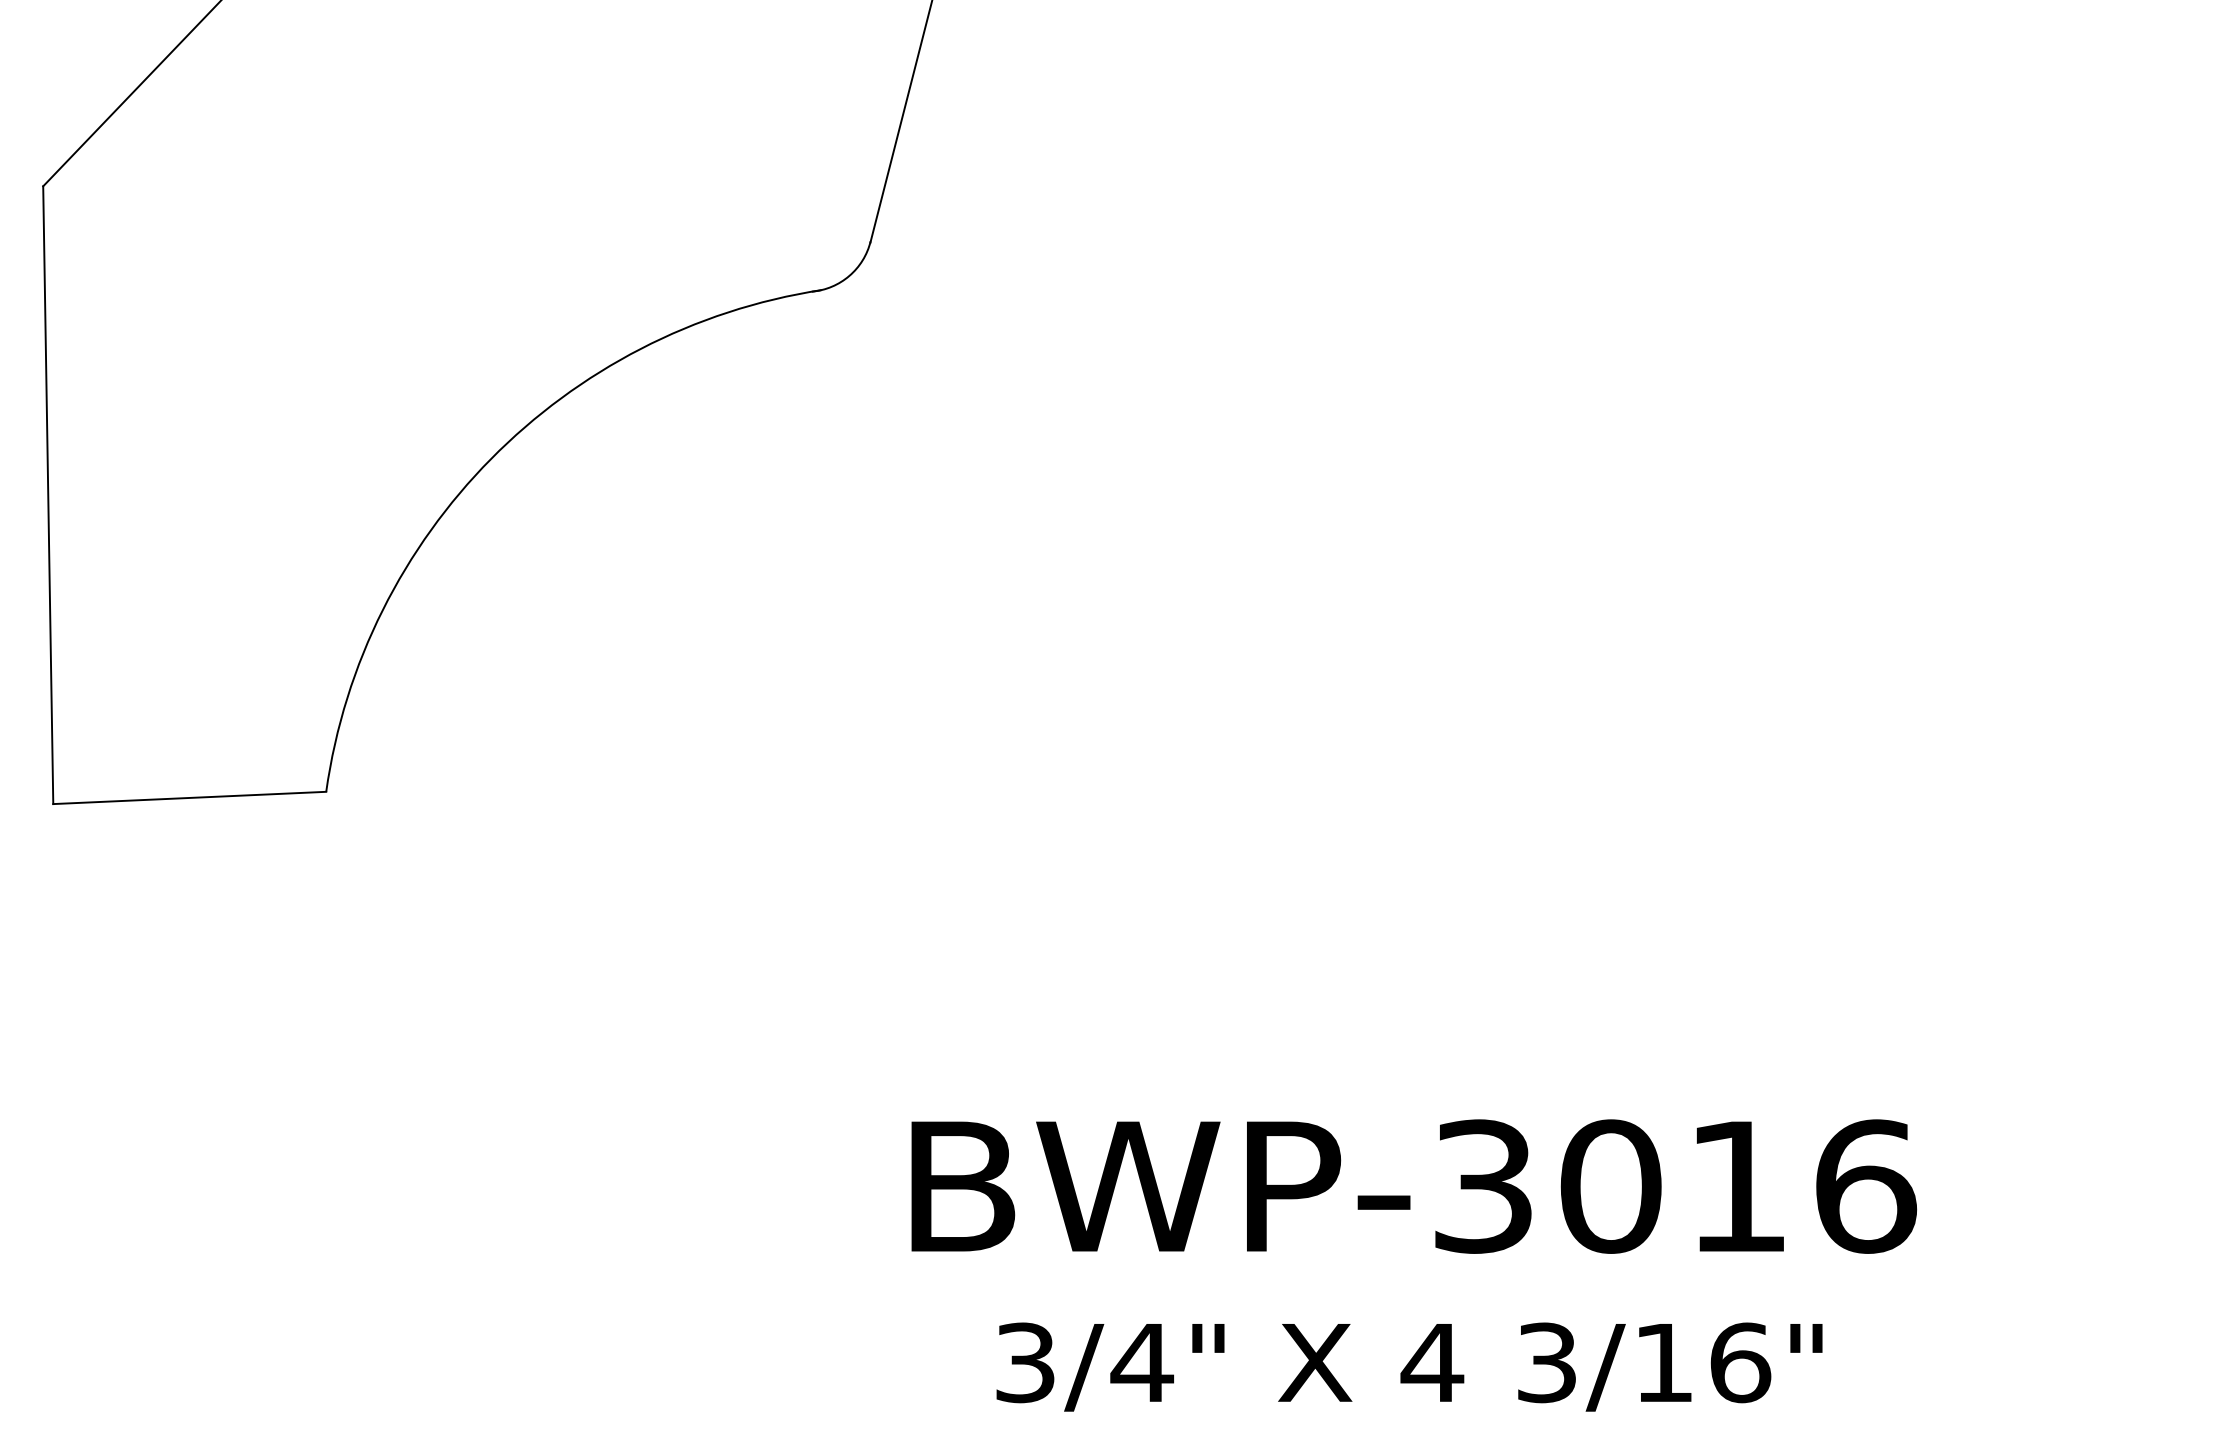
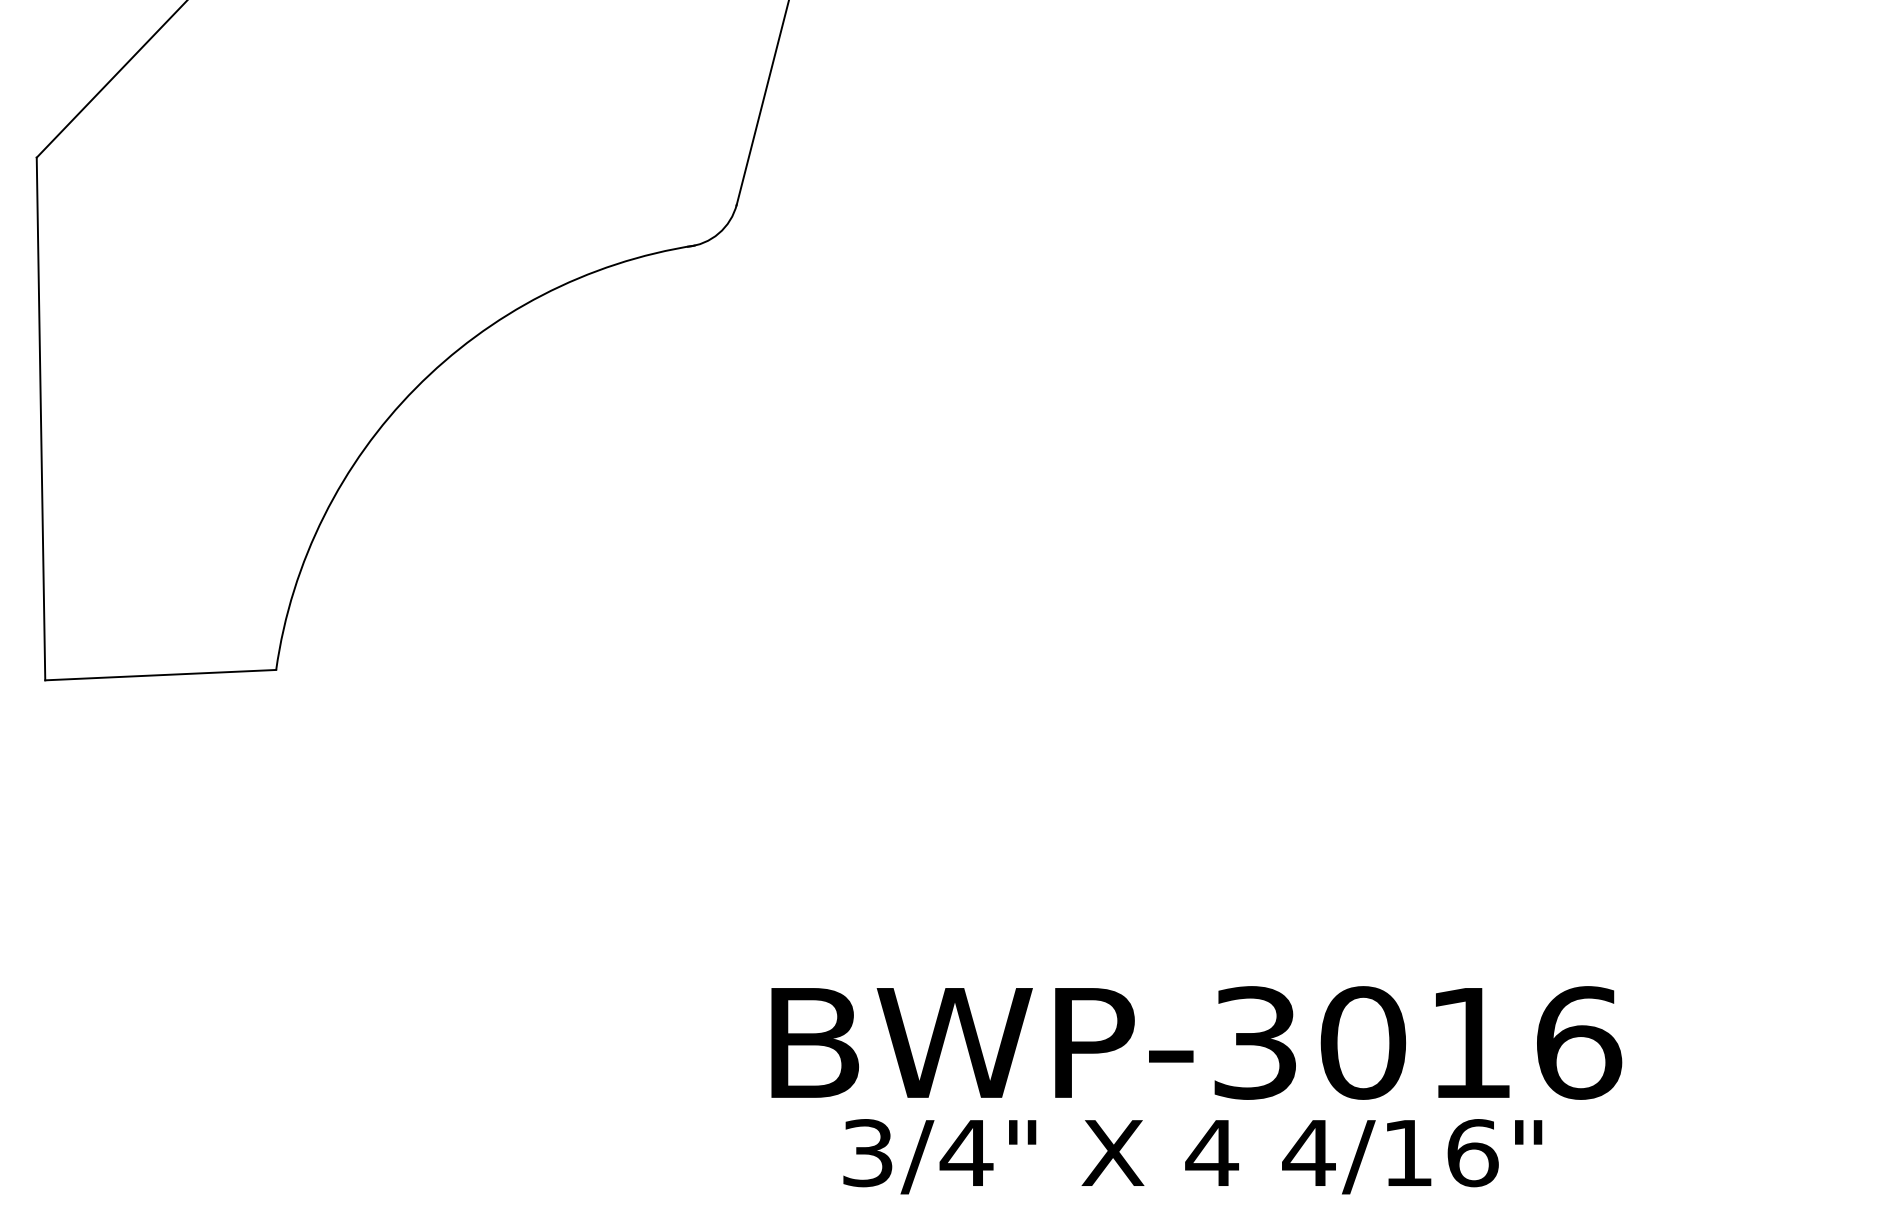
text: (1413, 1186) -> (1196, 1042), moved
text: (1546, 1363) -> (1308, 1153), 3/16" -> 4/16"

